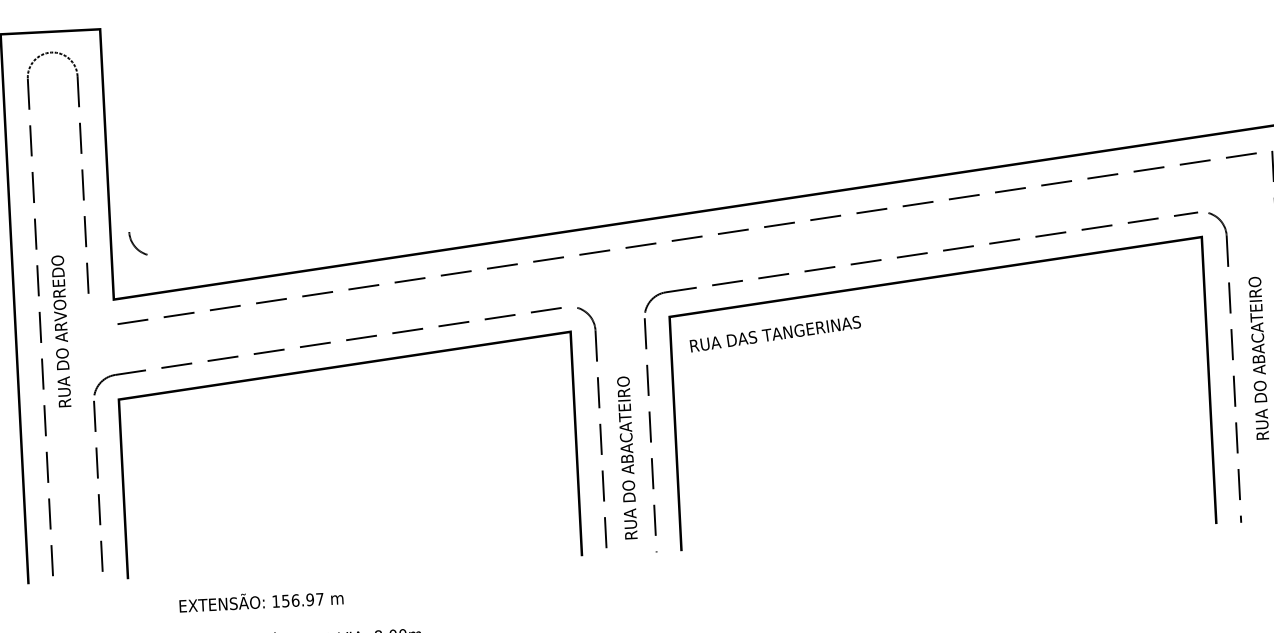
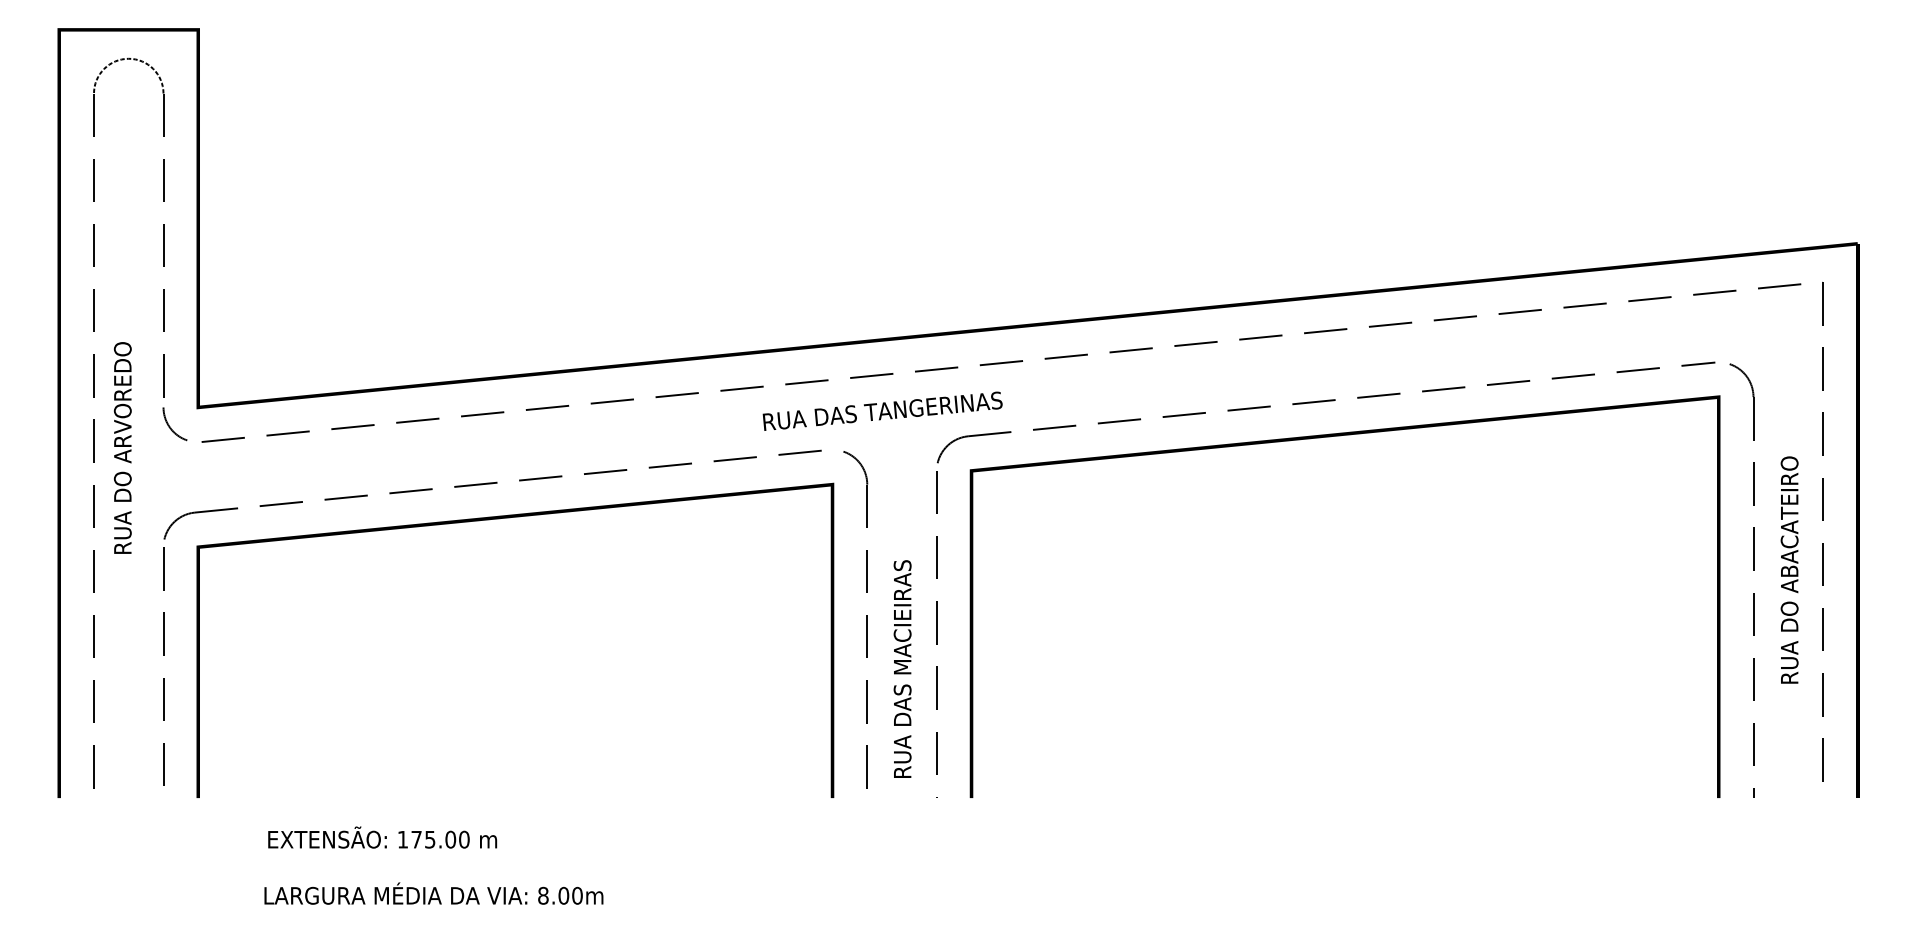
arc: (135, 246) -> (171, 427), moved
text: (775, 333) -> (882, 410), moved
text: (626, 433) -> (902, 630), RUA DO ABACATEIRO -> RUA DAS MACIEIRAS
text: (302, 600) -> (440, 839), 156.97 -> 175.00

